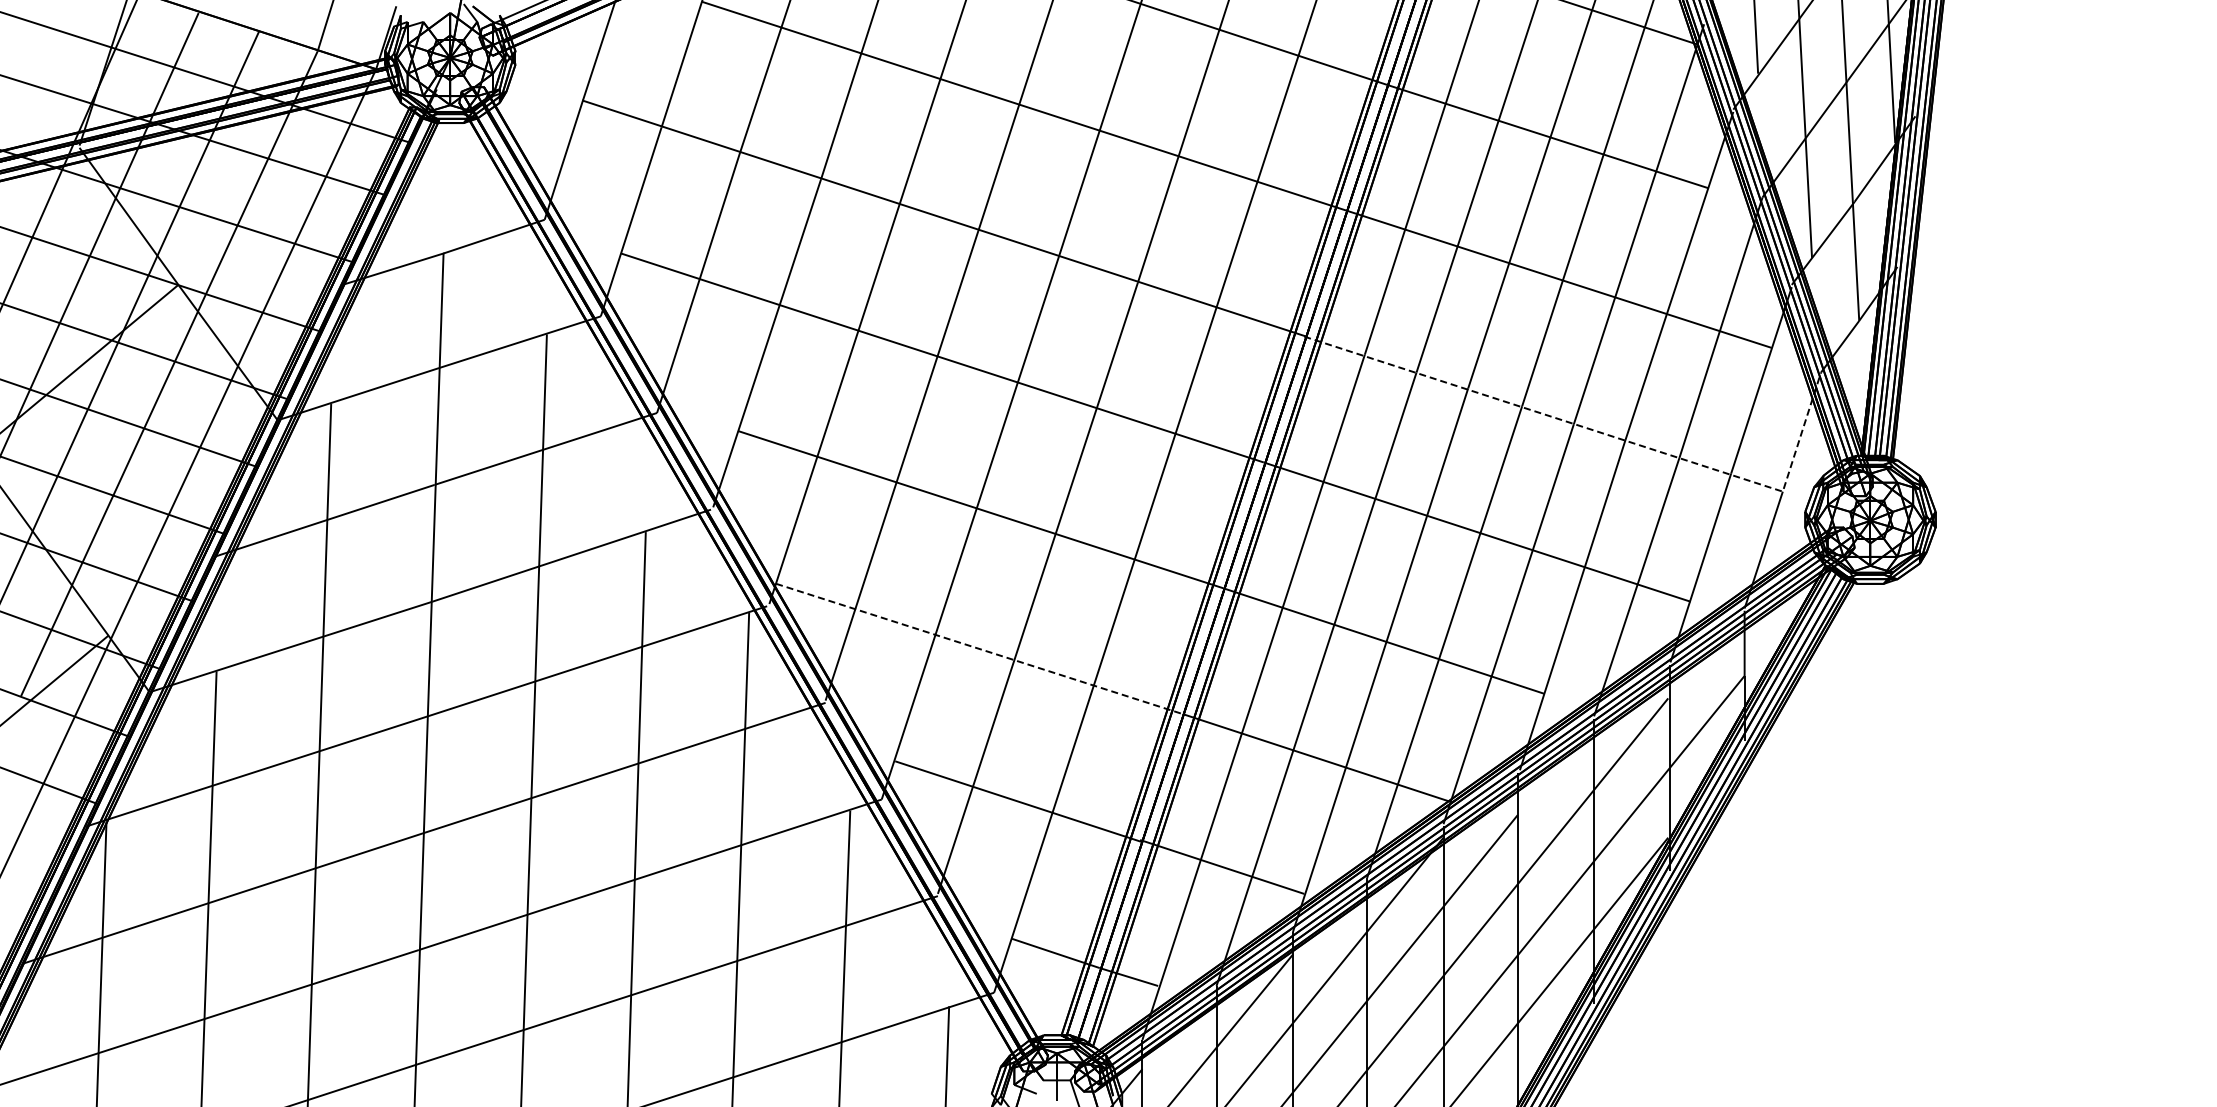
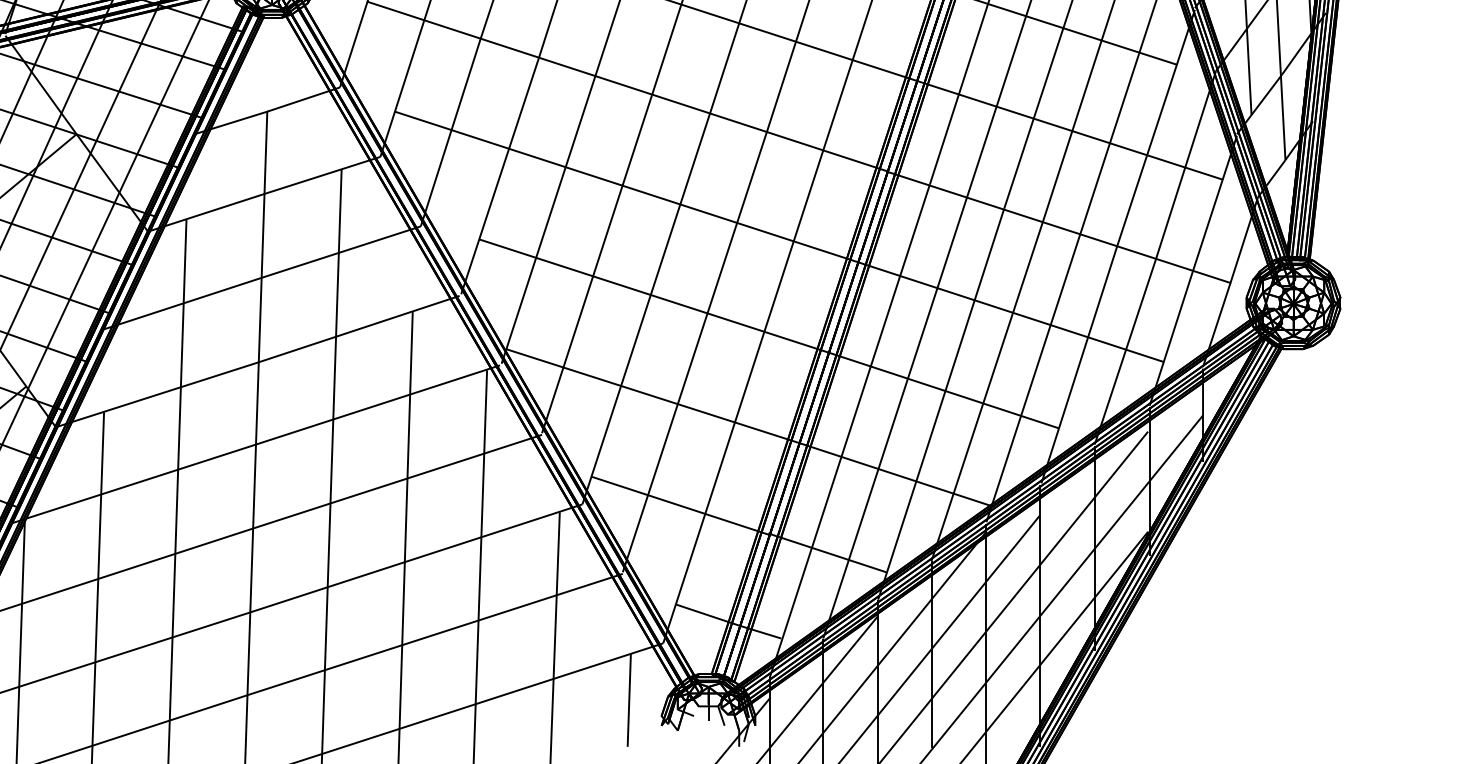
line: (1604, 433) -> (1102, 241), dashed -> solid
line: (979, 648) -> (652, 395), dashed -> solid

